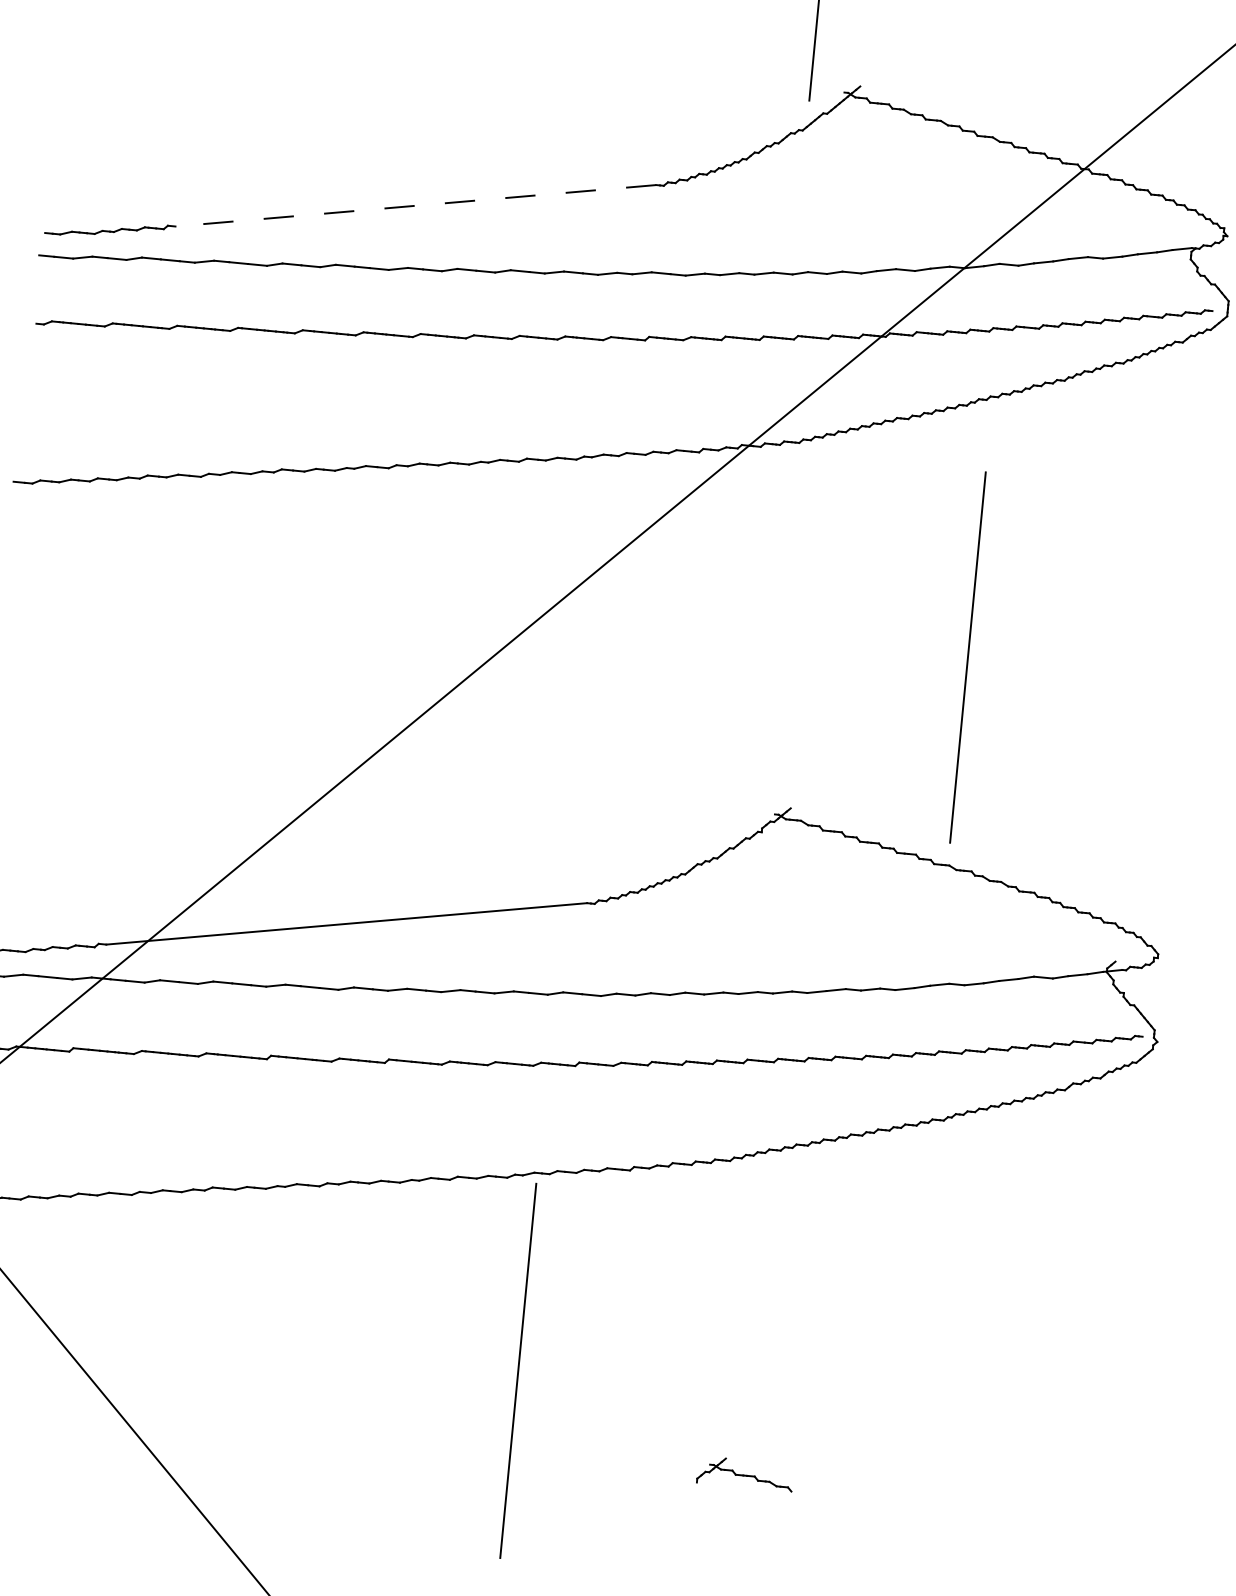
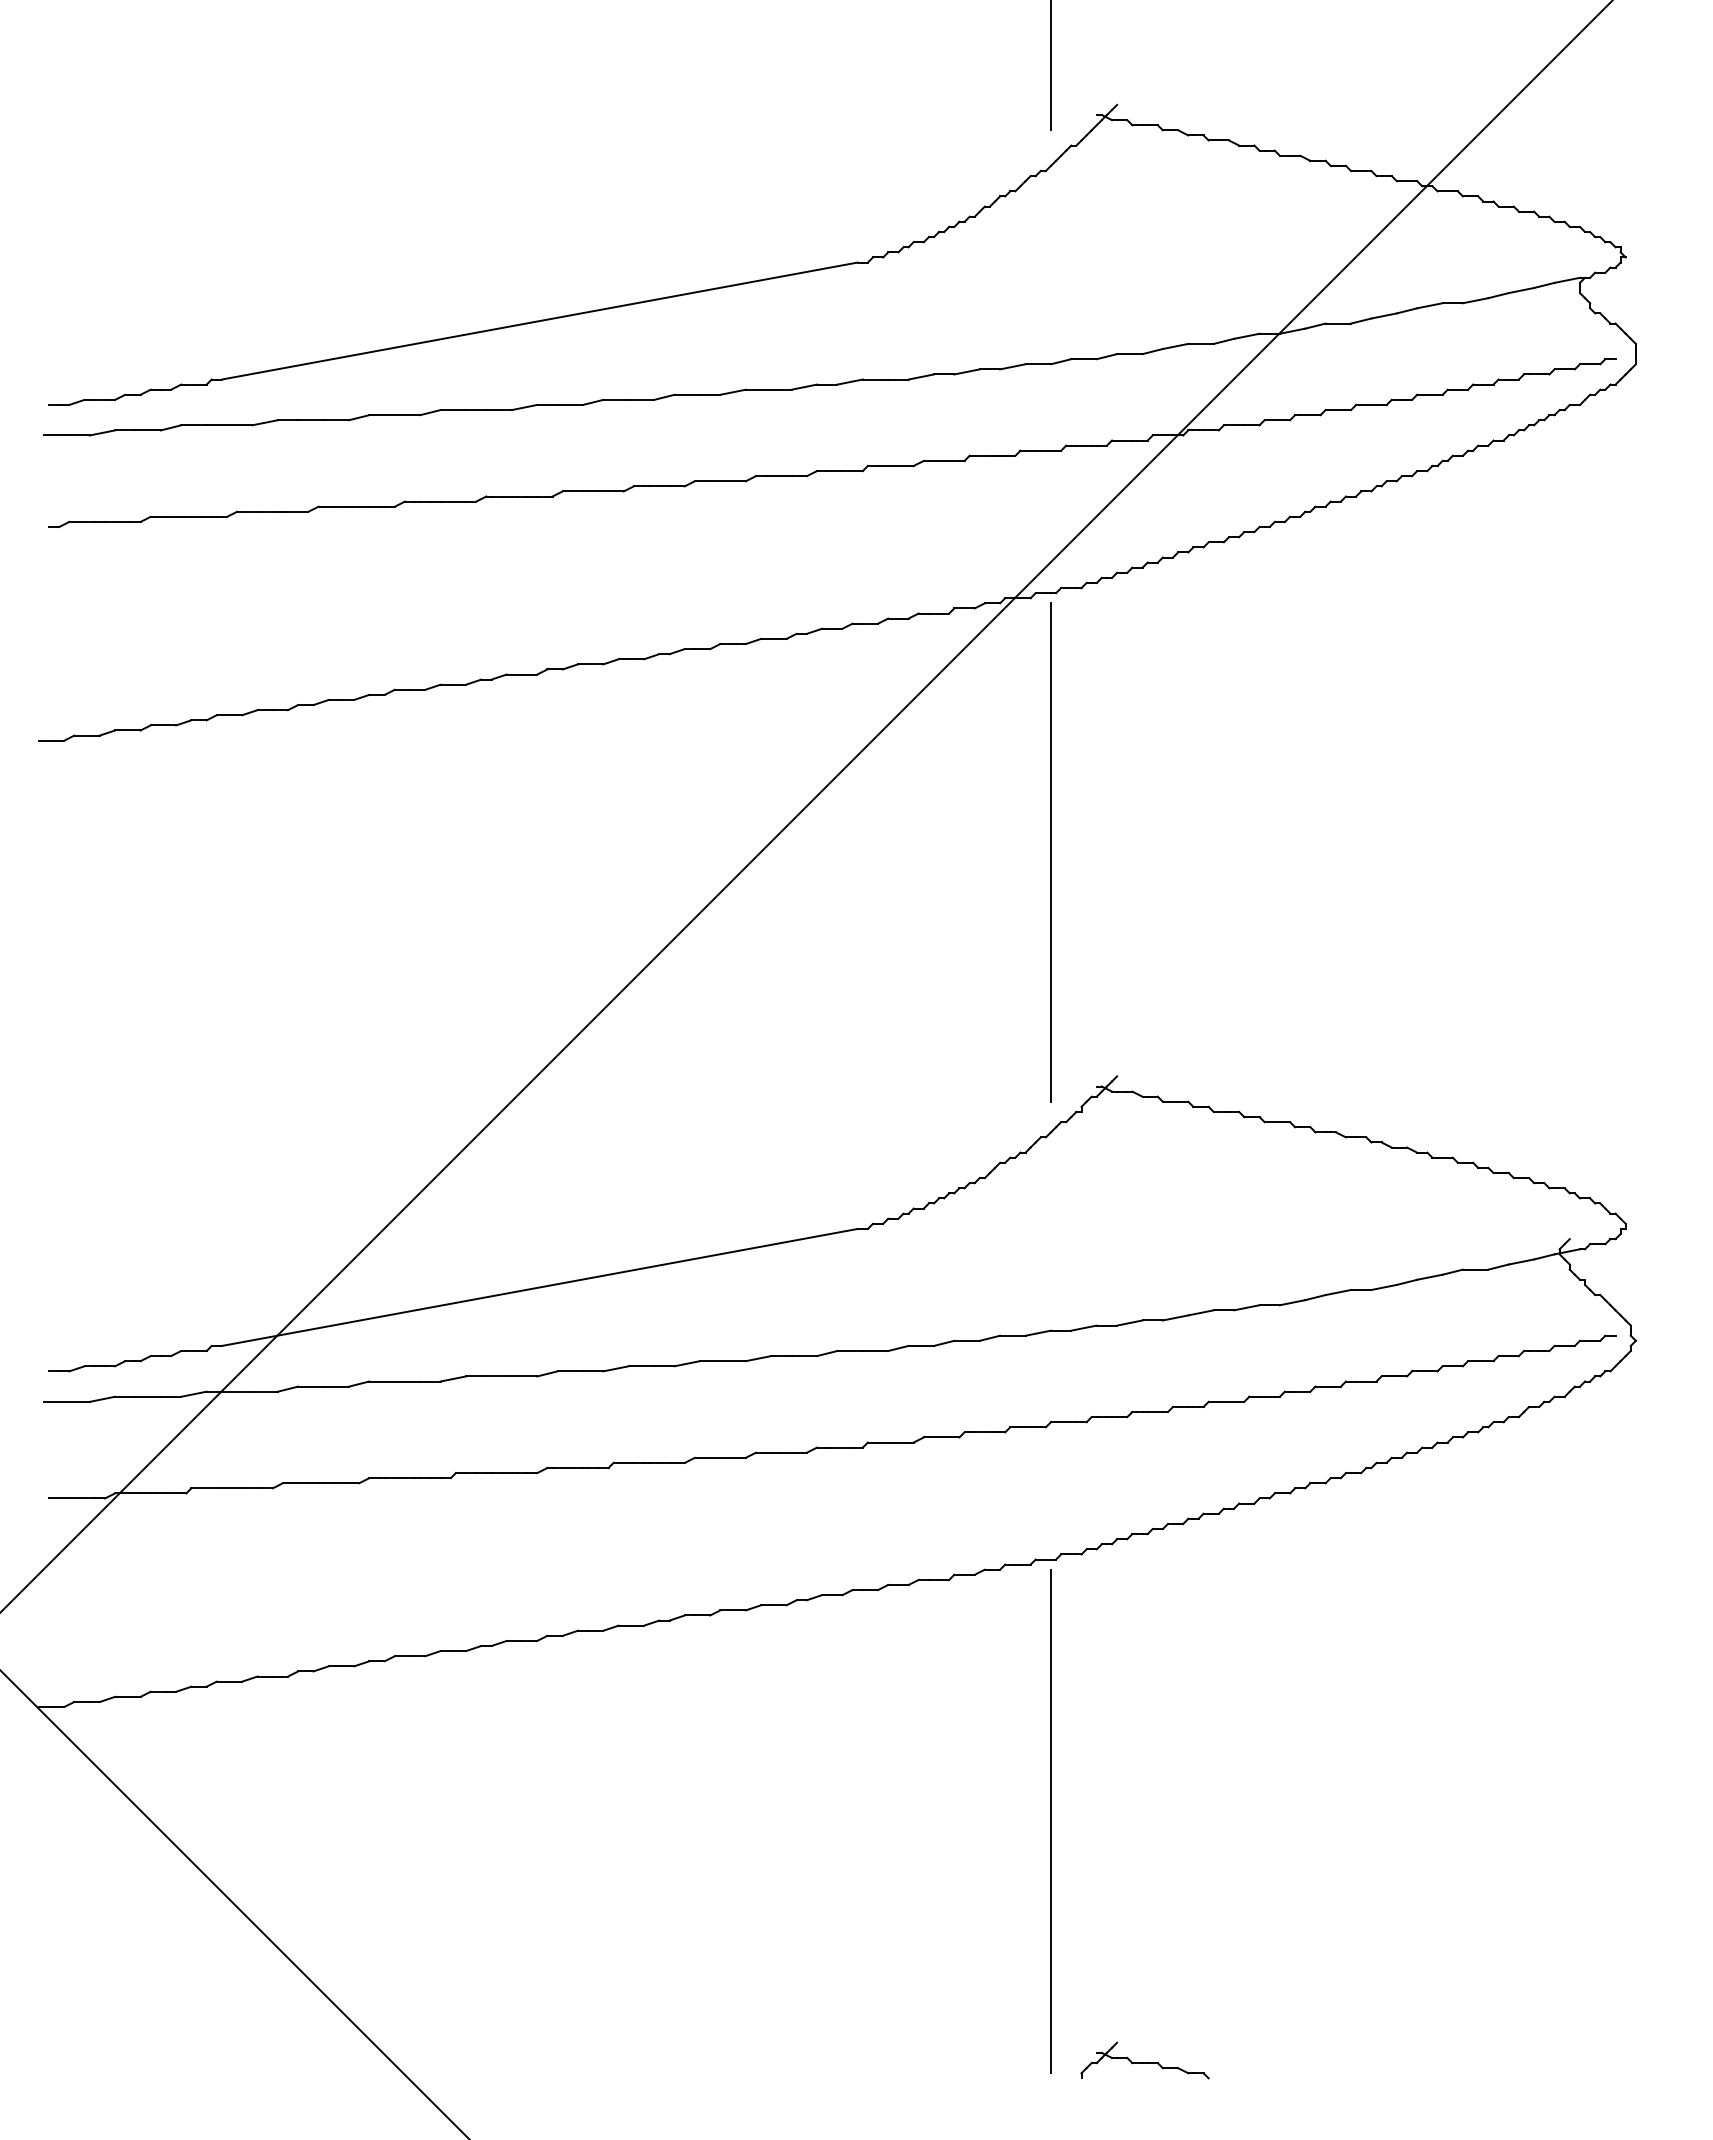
line: (415, 206) -> (539, 321), dashed -> solid
line: (967, 657) -> (1050, 852), moved
line: (517, 1370) -> (1050, 1821), moved
part: (745, 1473) -> (1144, 2060), moved

